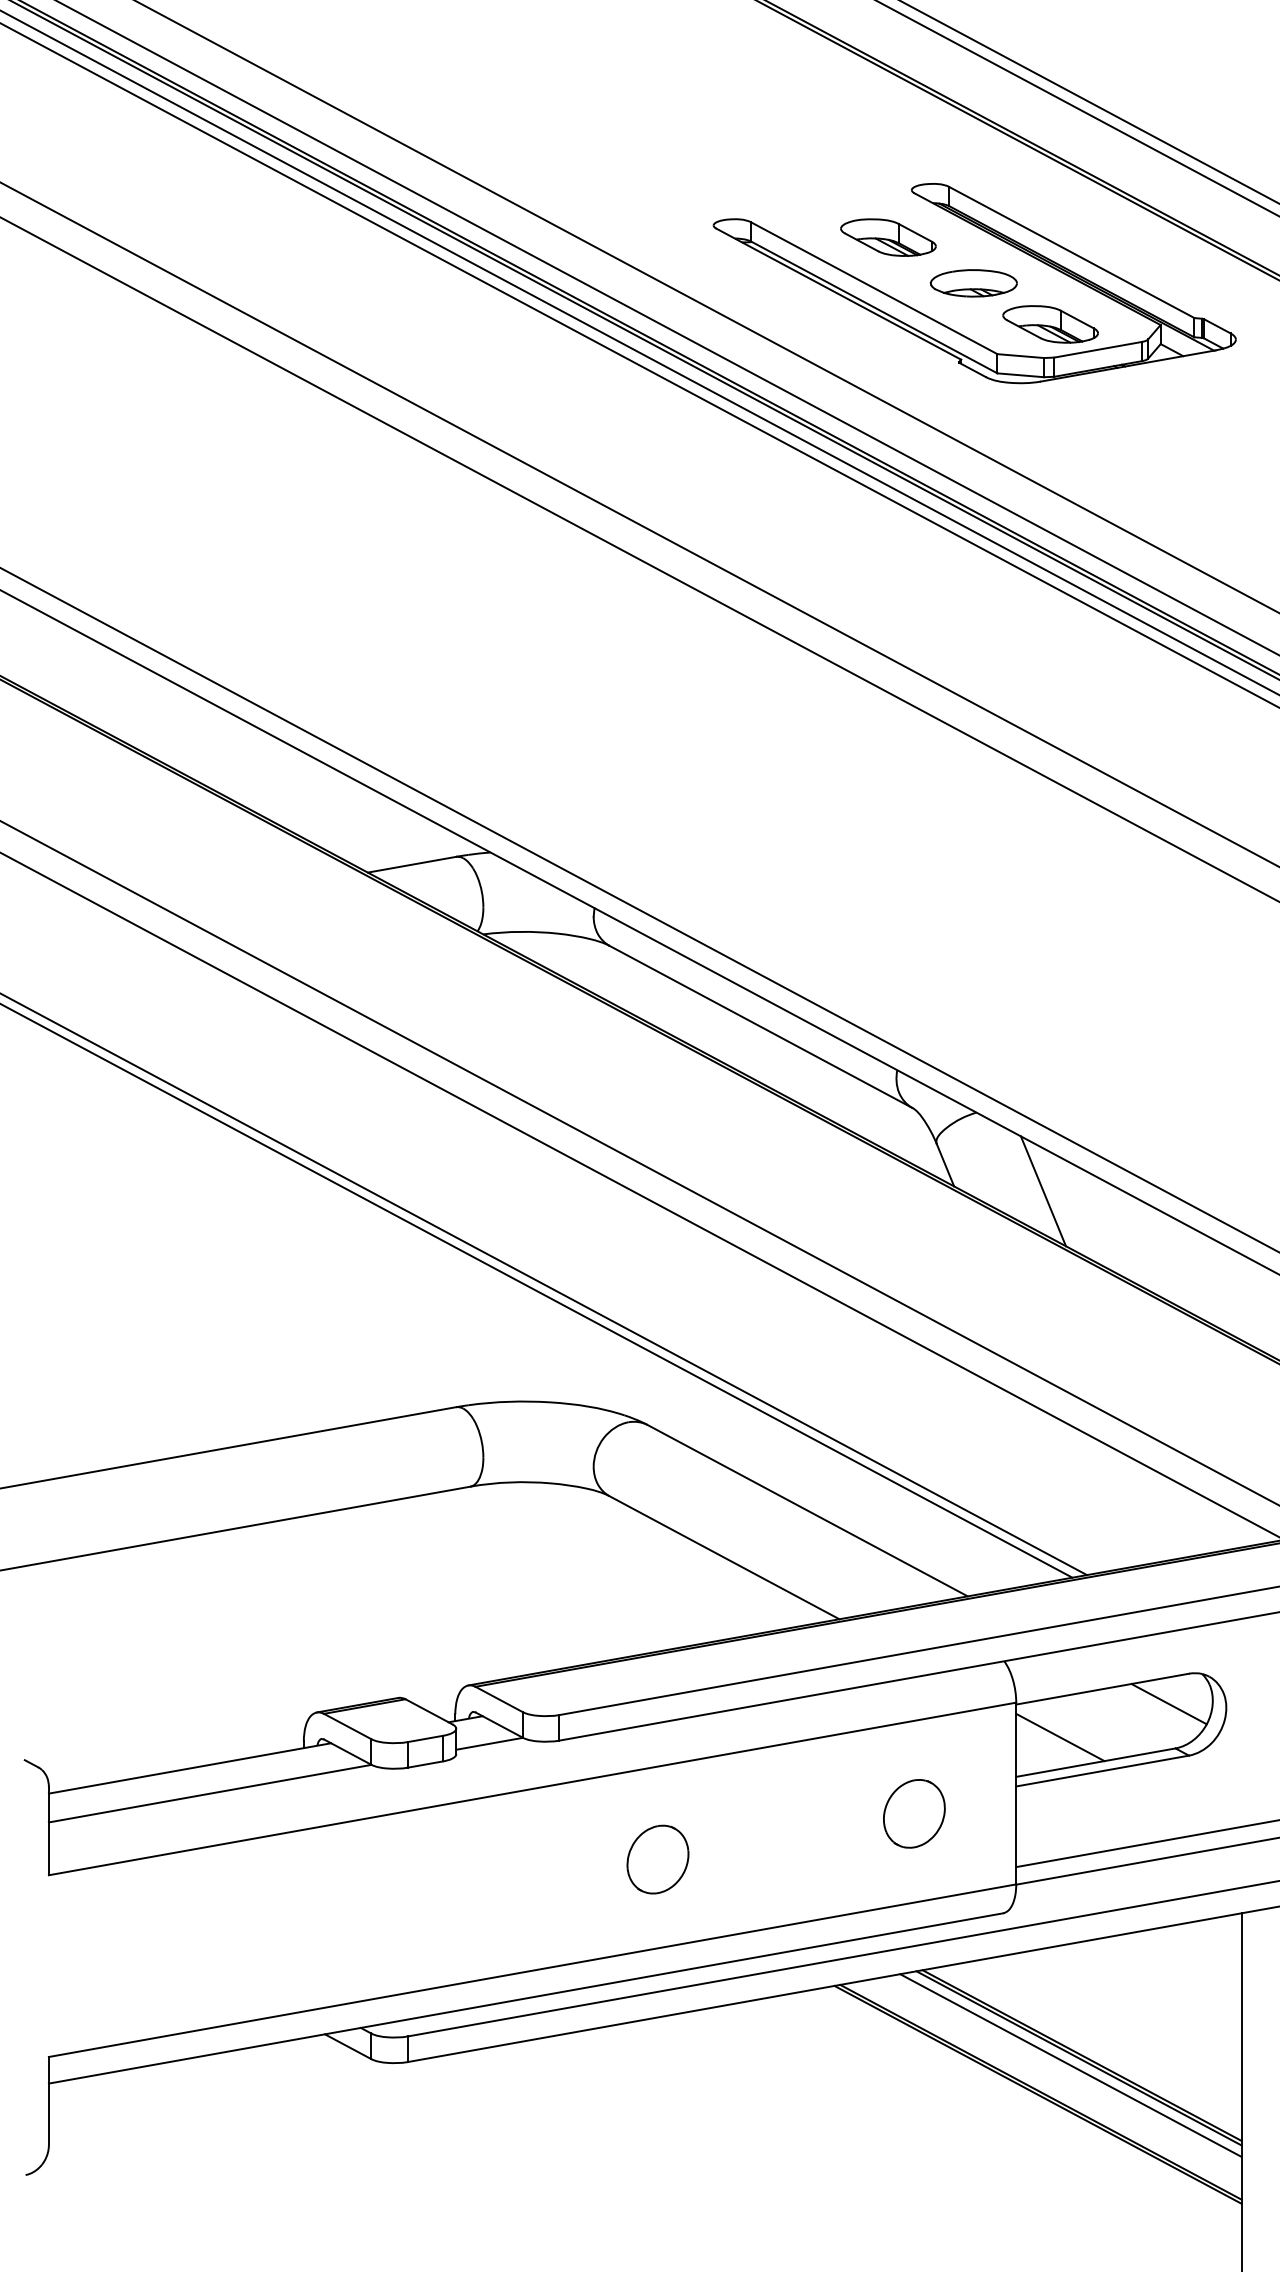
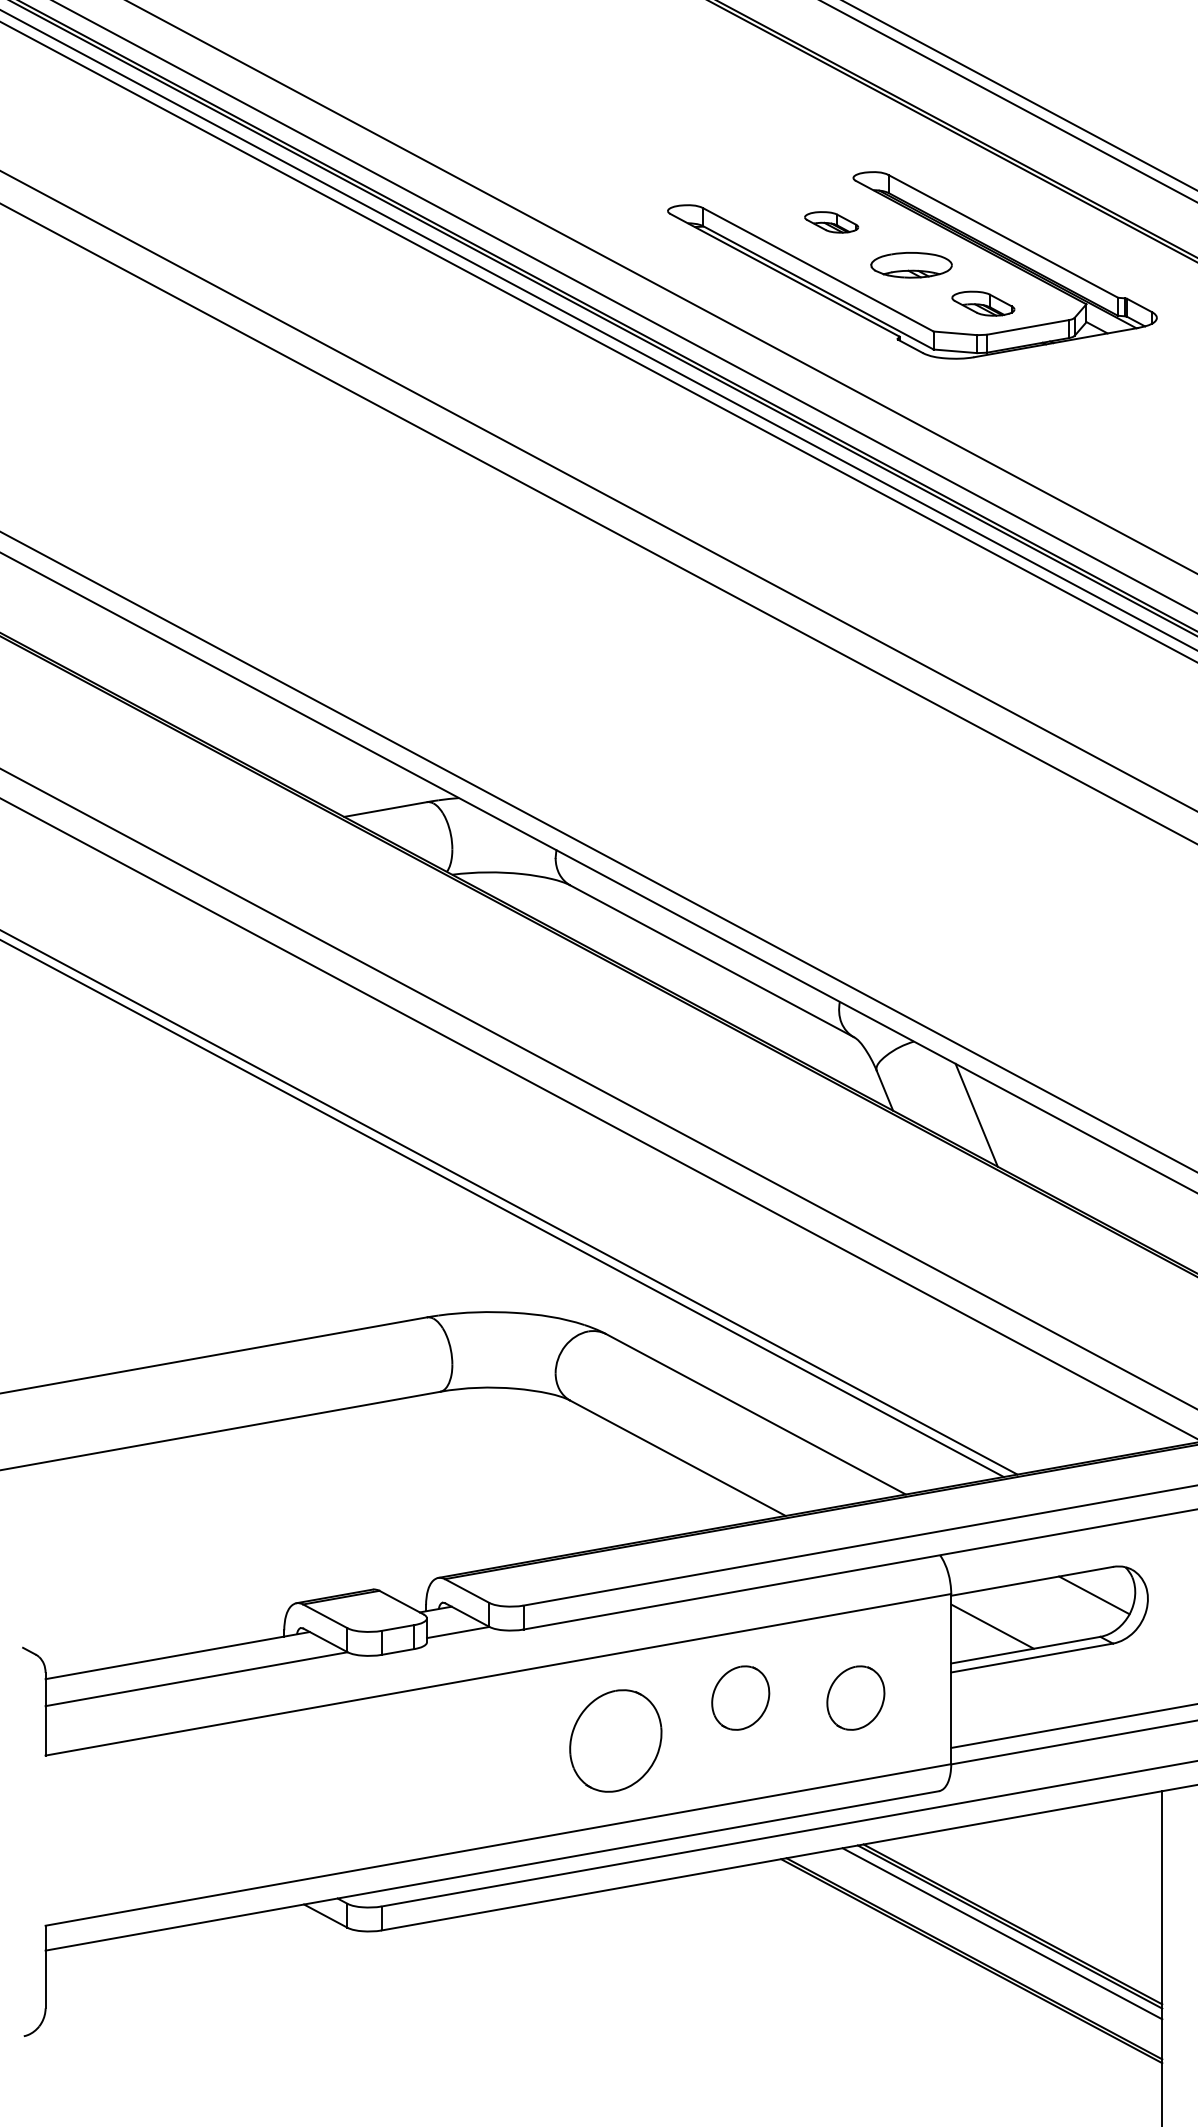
part: (888, 237) -> (831, 222), size x0.6
part: (1050, 324) -> (983, 303), size x0.7
part: (791, 1813) -> (740, 1697), added
part: (657, 1859) -> (615, 1740), size x1.6

